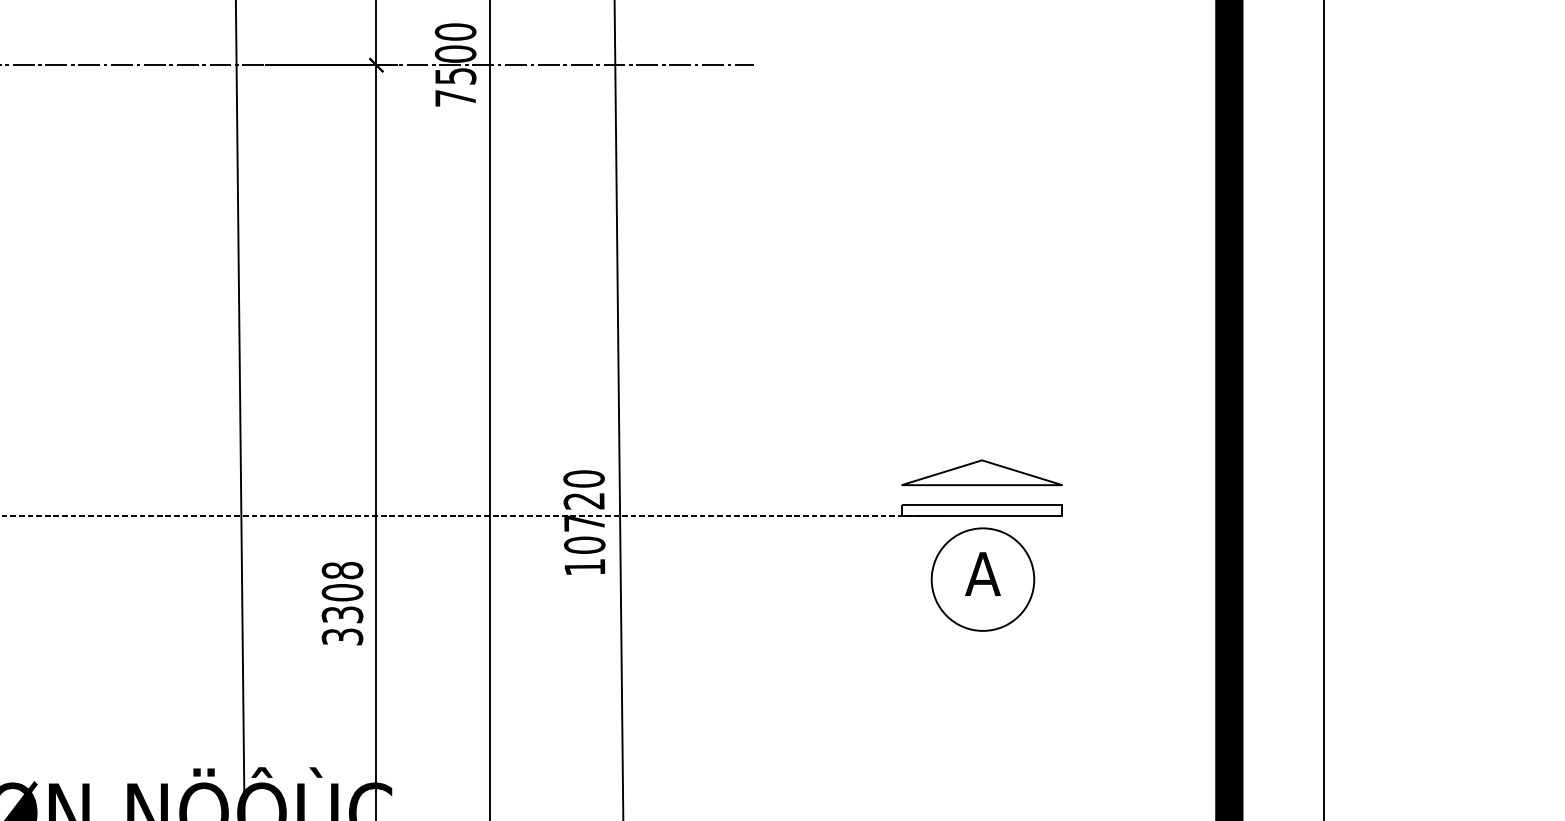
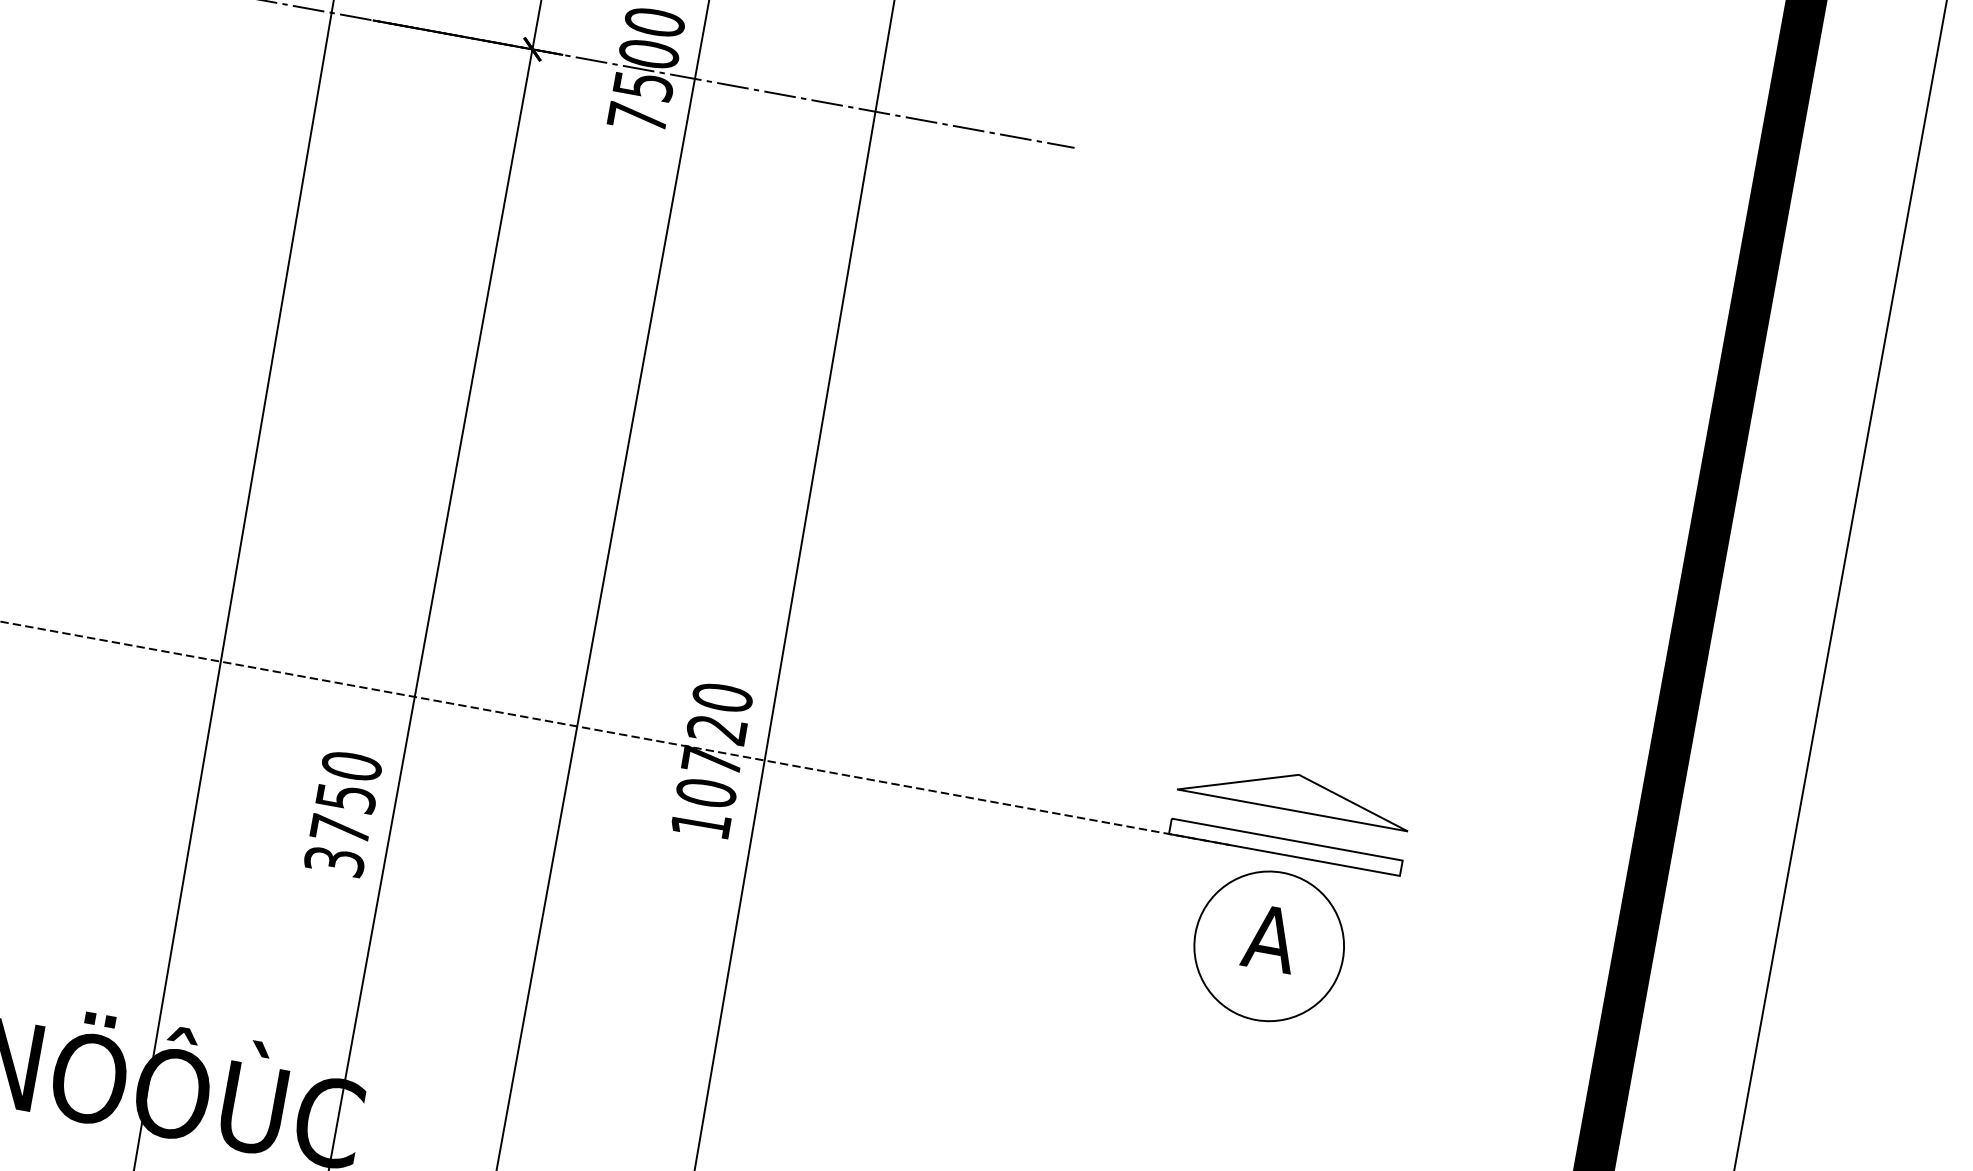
text: (342, 592) -> (346, 797), 3308 -> 3750

